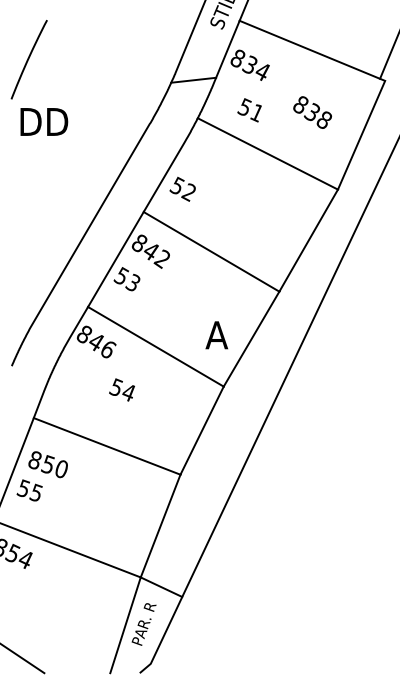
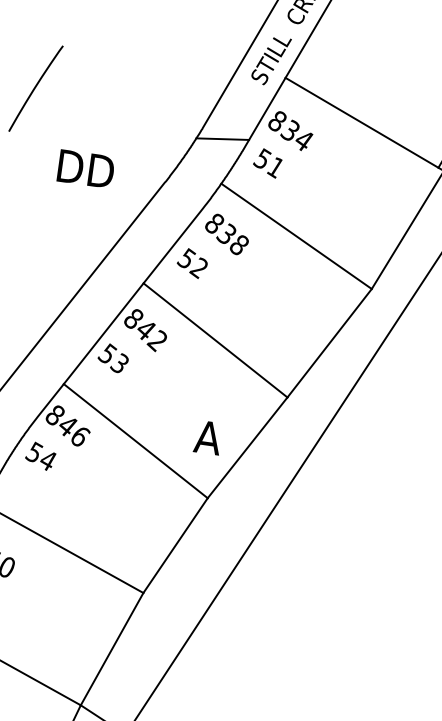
text: (249, 110) -> (267, 163), moved
text: (312, 112) -> (226, 234), moved
text: (44, 121) -> (86, 168), moved
text: (121, 389) -> (40, 455), moved

